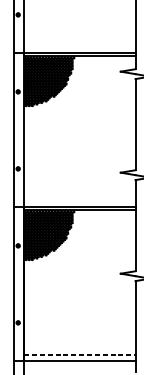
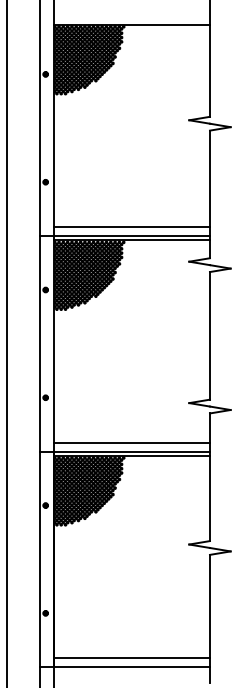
line: (79, 47) -> (131, 227), added
line: (79, 200) -> (131, 442), added
line: (80, 355) -> (132, 658), dashed -> solid

